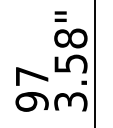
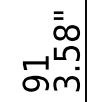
text: (31, 76) -> (35, 63), 97 -> 91

